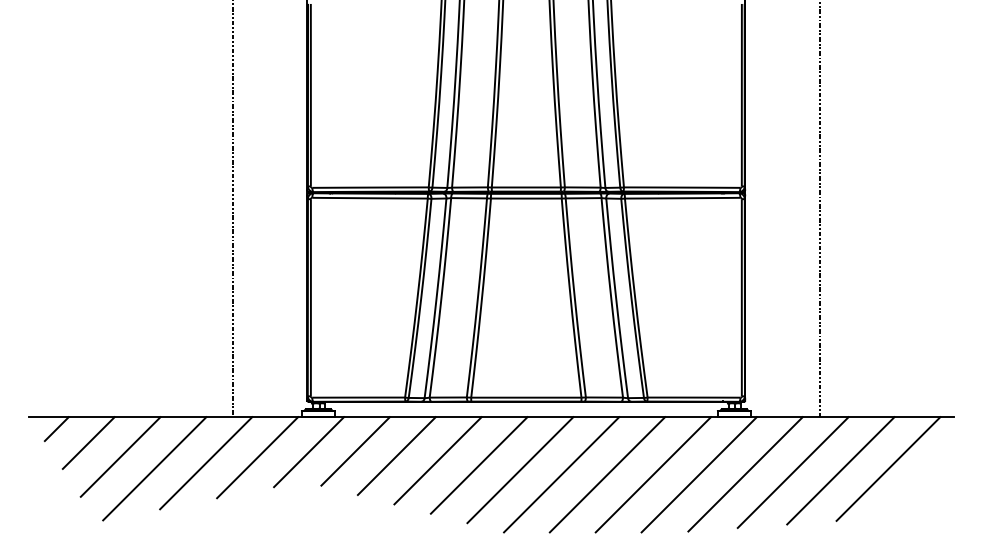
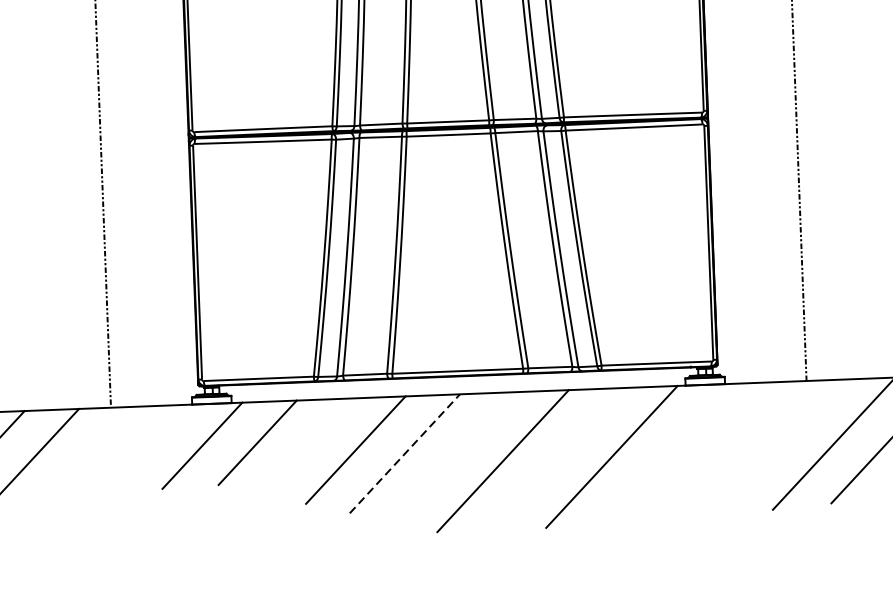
line: (396, 456) -> (306, 446), removed
line: (257, 457) -> (141, 454), removed
line: (206, 463) -> (81, 463), removed
line: (479, 465) -> (405, 453), solid -> dashed
line: (520, 470) -> (454, 457), removed
line: (792, 472) -> (776, 447), removed
line: (607, 474) -> (557, 458), removed
line: (698, 474) -> (665, 454), removed
line: (745, 474) -> (721, 452), removed

